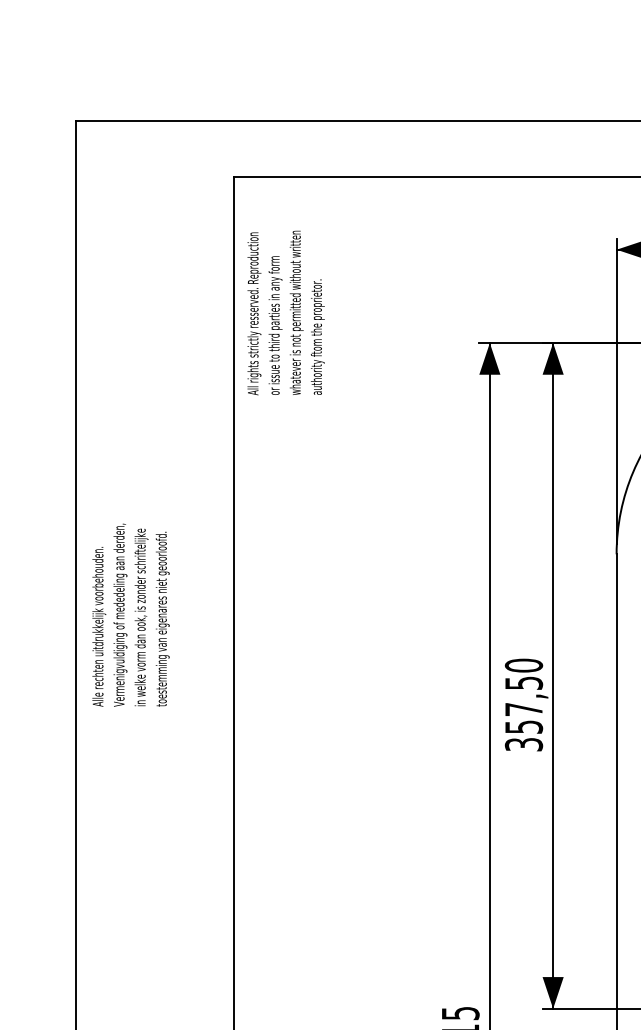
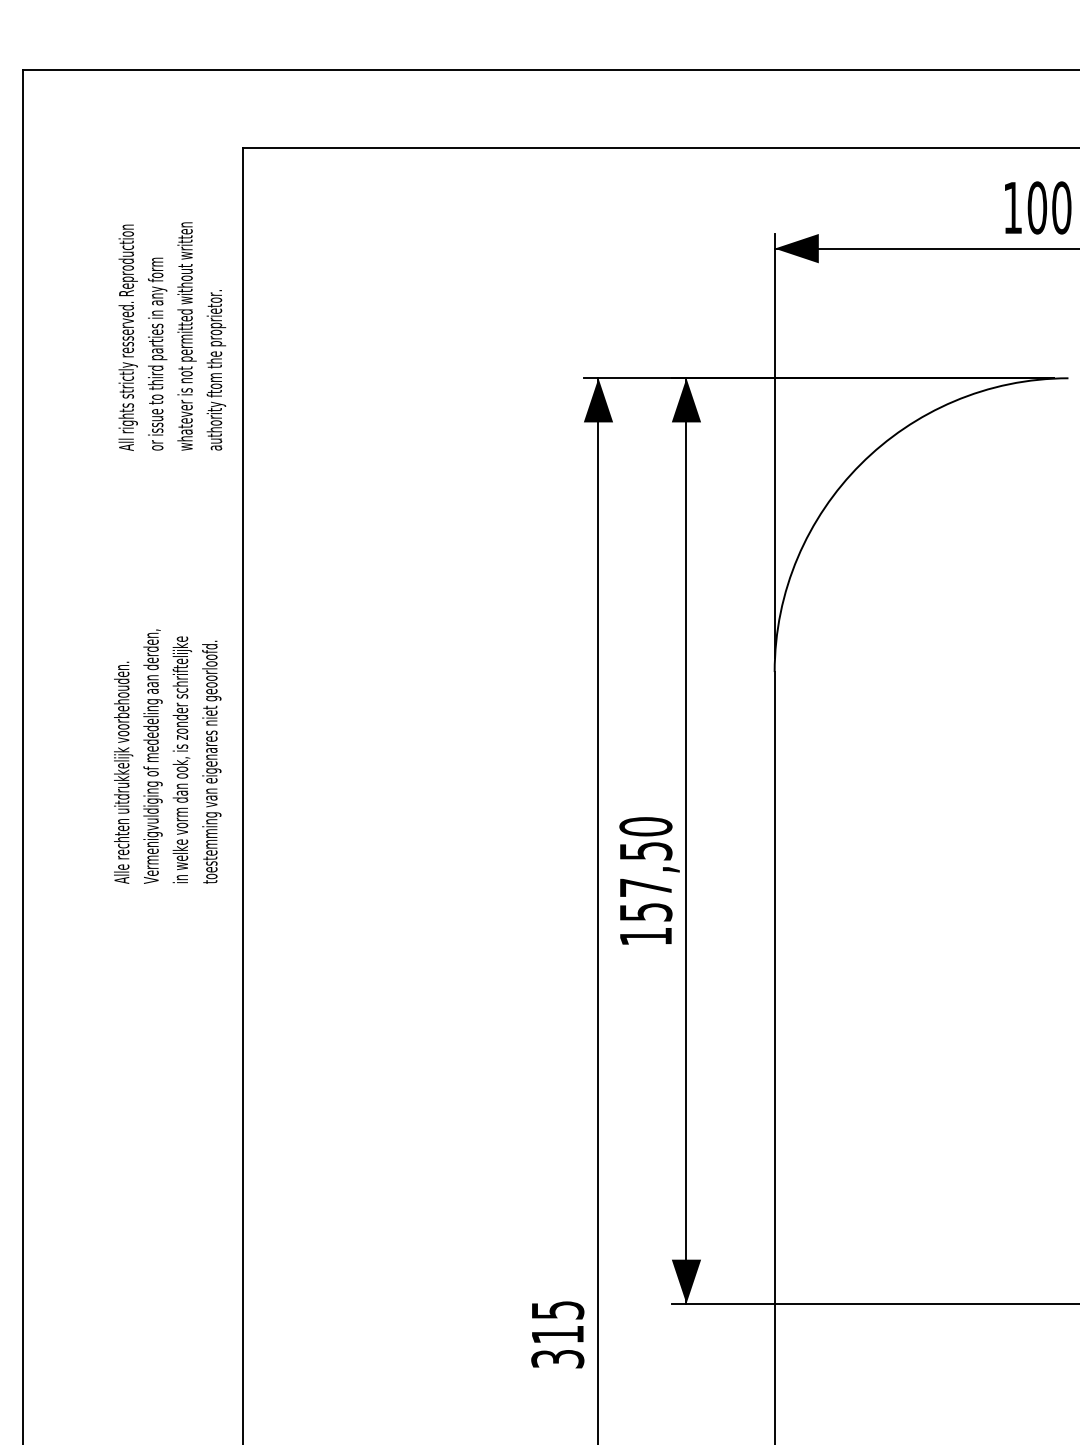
text: (286, 312) -> (172, 336), moved
text: (130, 615) -> (167, 756), moved
text: (523, 744) -> (645, 936), 357,50 -> 157,50

